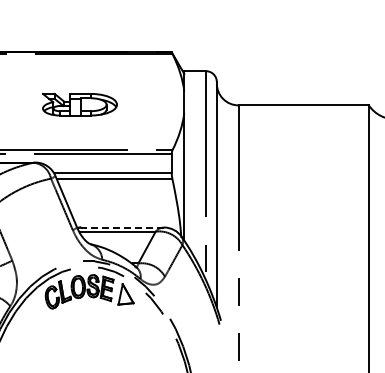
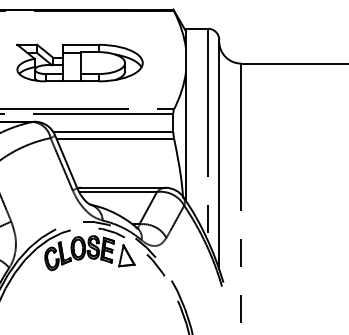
part: (79, 104) -> (79, 62), size x1.67
line: (122, 227) -> (123, 187), dashed -> solid

